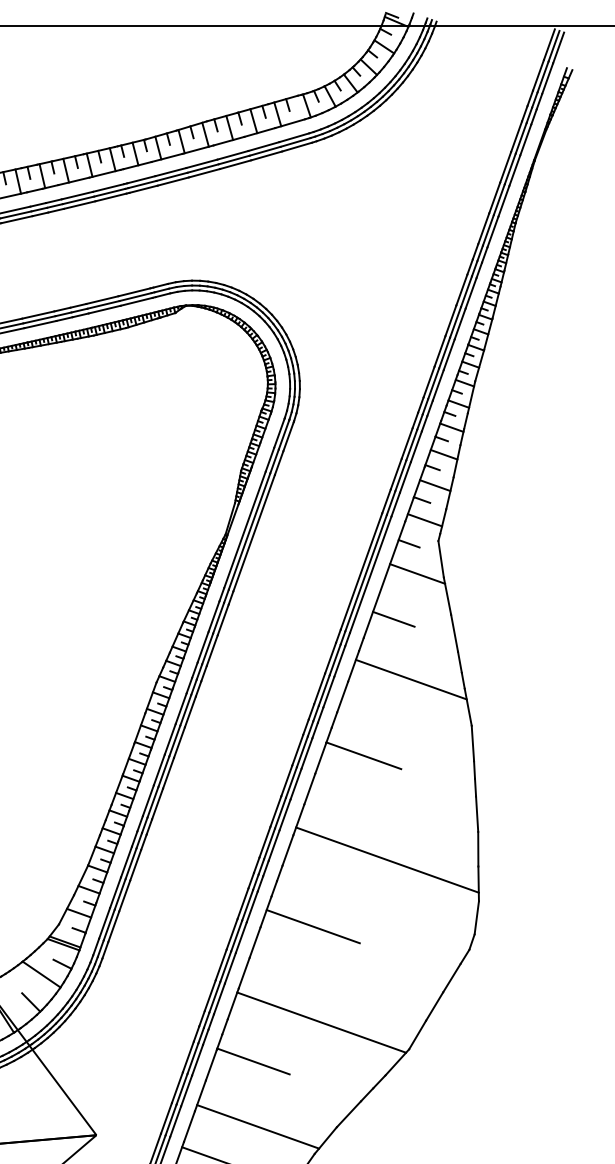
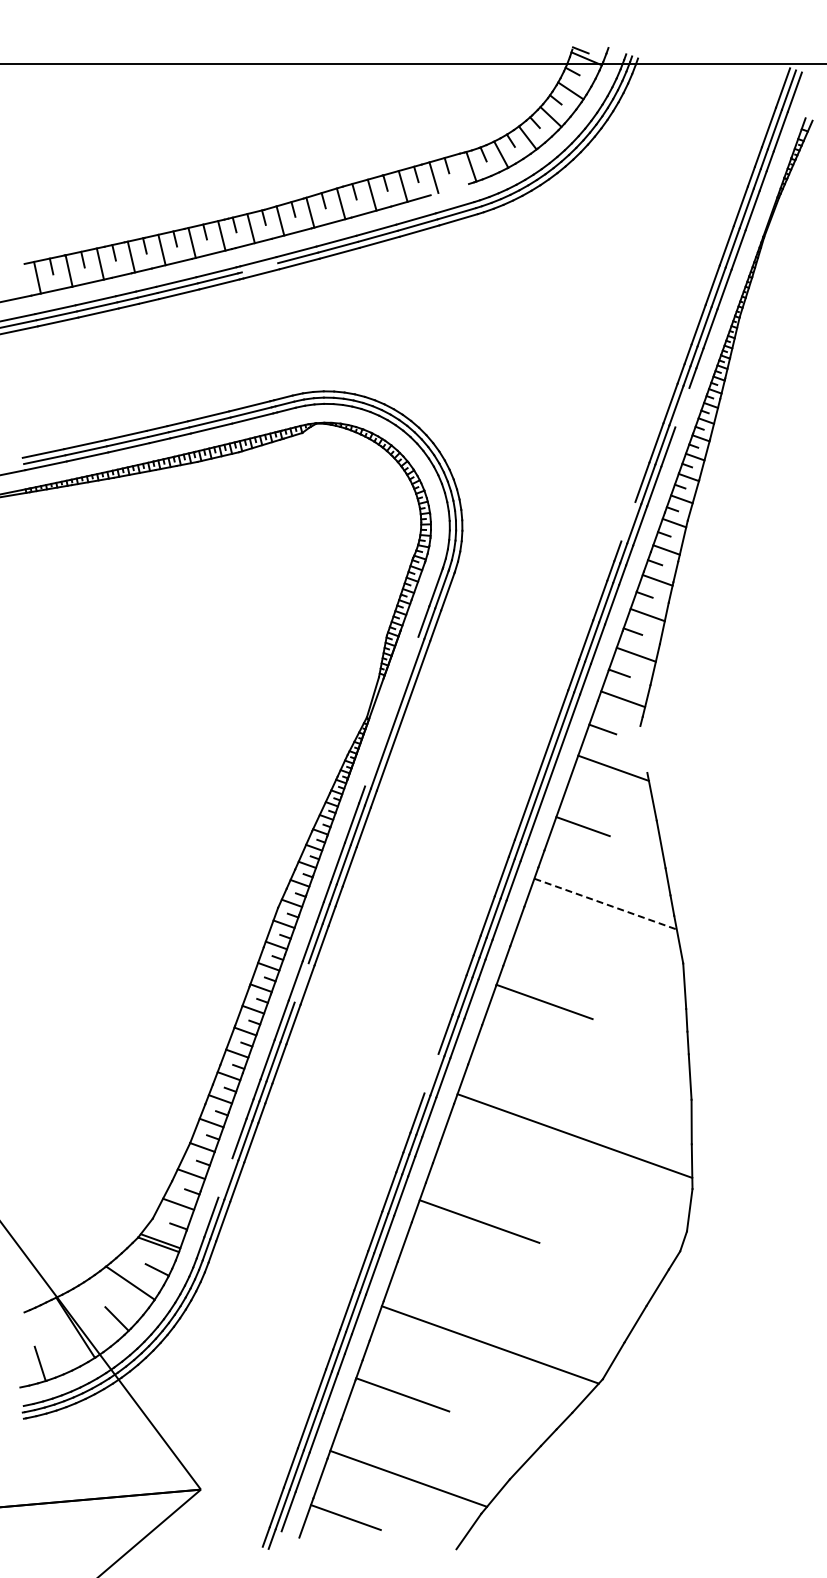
line: (289, 123) -> (449, 189), removed
line: (142, 184) -> (259, 267), removed
line: (471, 293) -> (682, 407), removed
line: (429, 381) -> (628, 521), removed
line: (244, 529) -> (391, 711), removed
line: (440, 559) -> (643, 749), removed
line: (411, 679) -> (605, 904), solid -> dashed
line: (174, 740) -> (301, 982), removed
line: (275, 811) -> (431, 1073), removed
line: (115, 892) -> (225, 1177), removed

